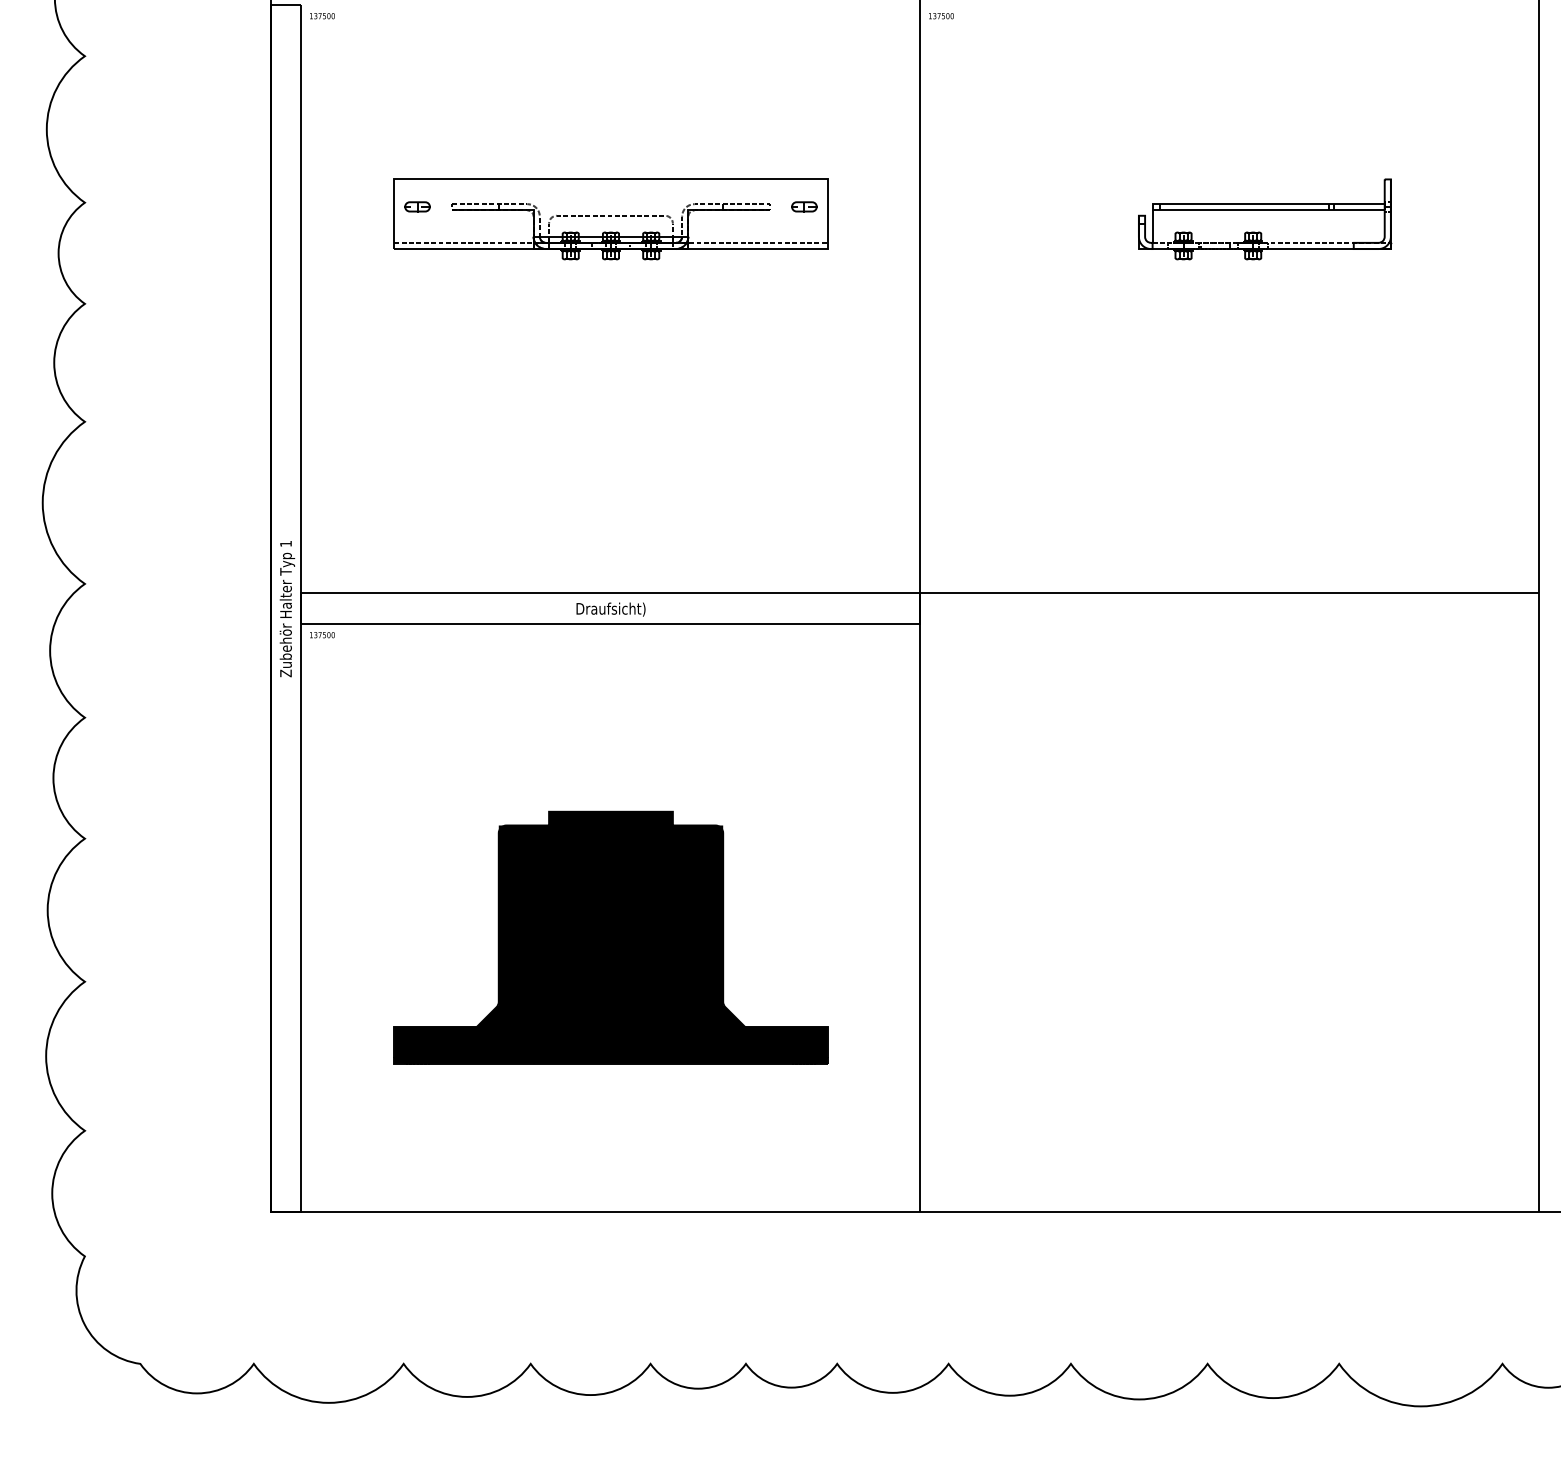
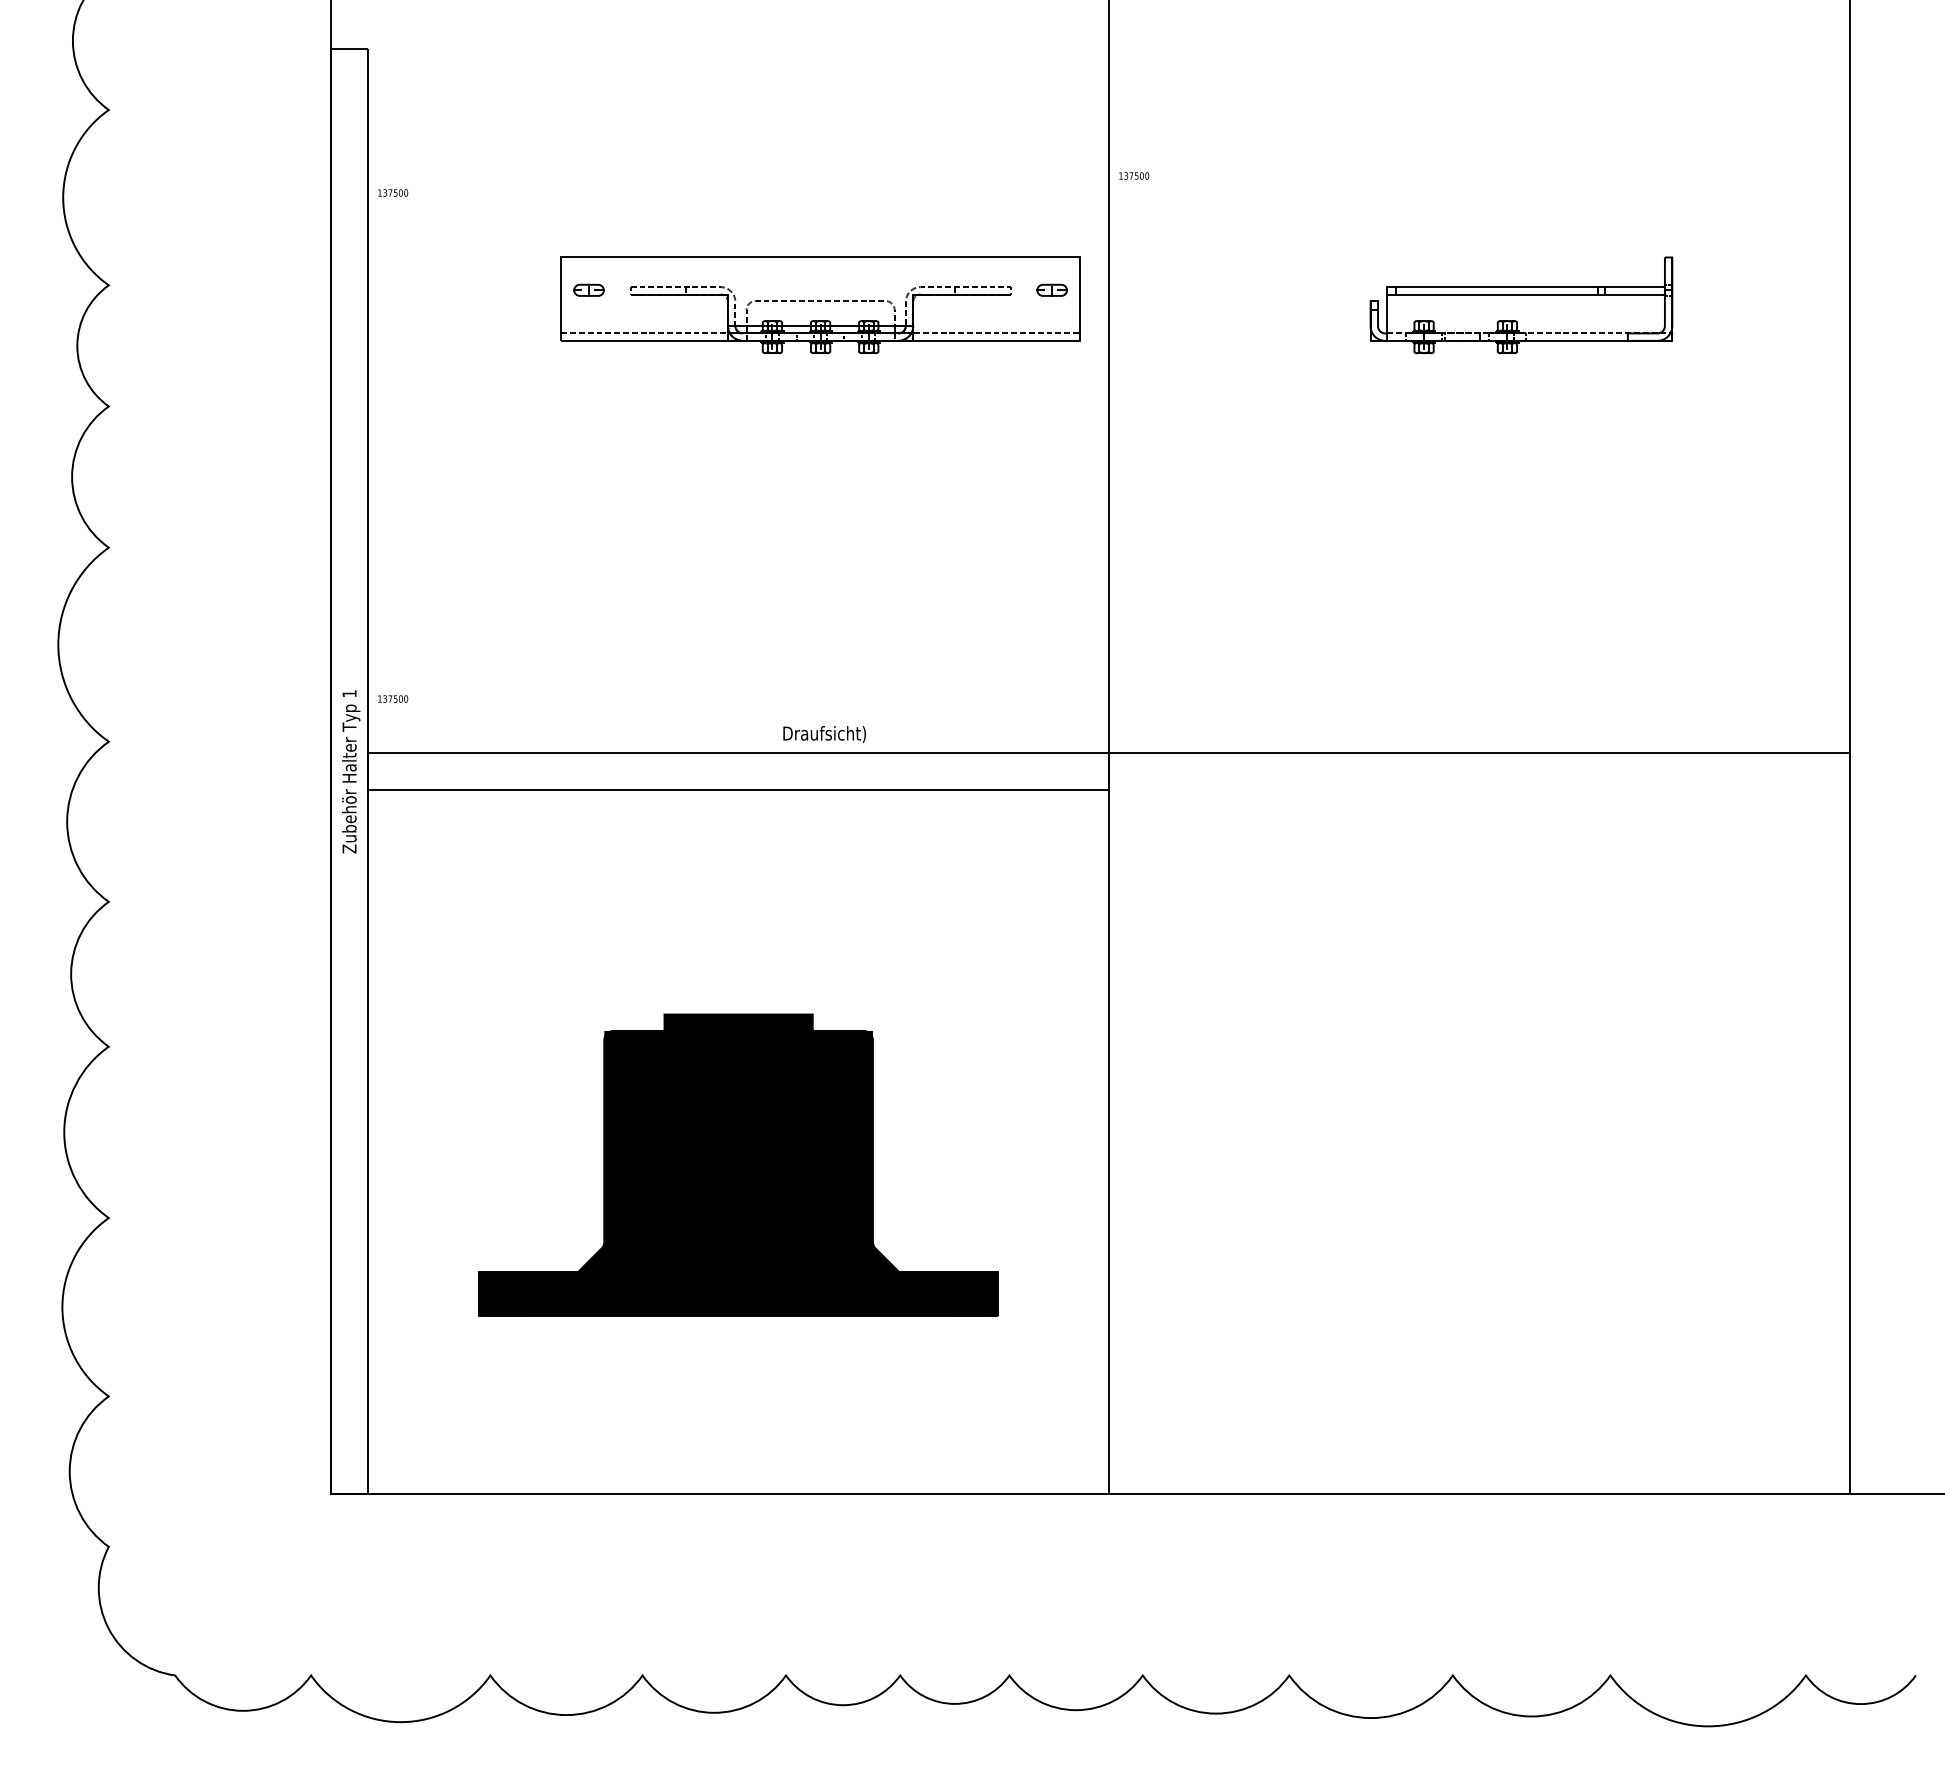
text: (322, 15) -> (393, 192), moved
text: (941, 15) -> (1134, 175), moved
part: (610, 219) -> (820, 305), moved
text: (610, 609) -> (824, 734), moved
text: (322, 634) -> (393, 698), moved

